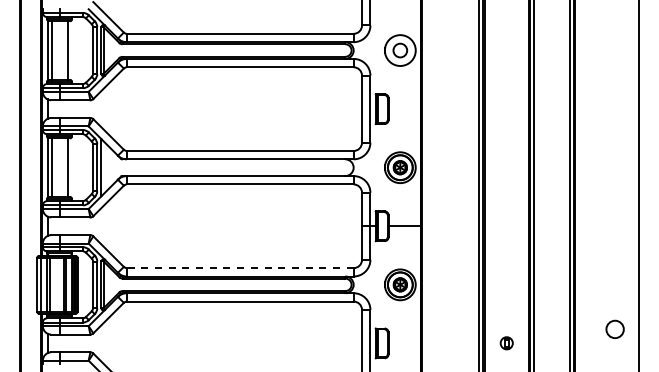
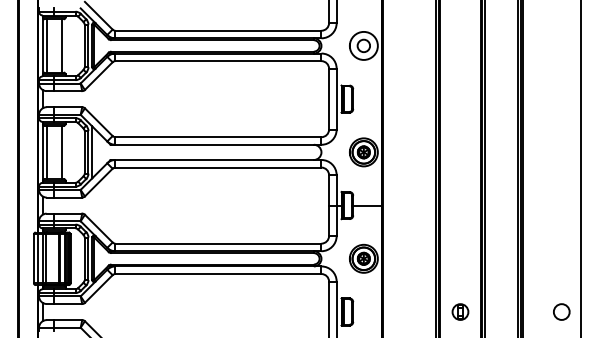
line: (239, 268) -> (217, 243), dashed -> solid
circle: (614, 328) -> (561, 311), moved
part: (506, 342) -> (460, 311), size x1.43

